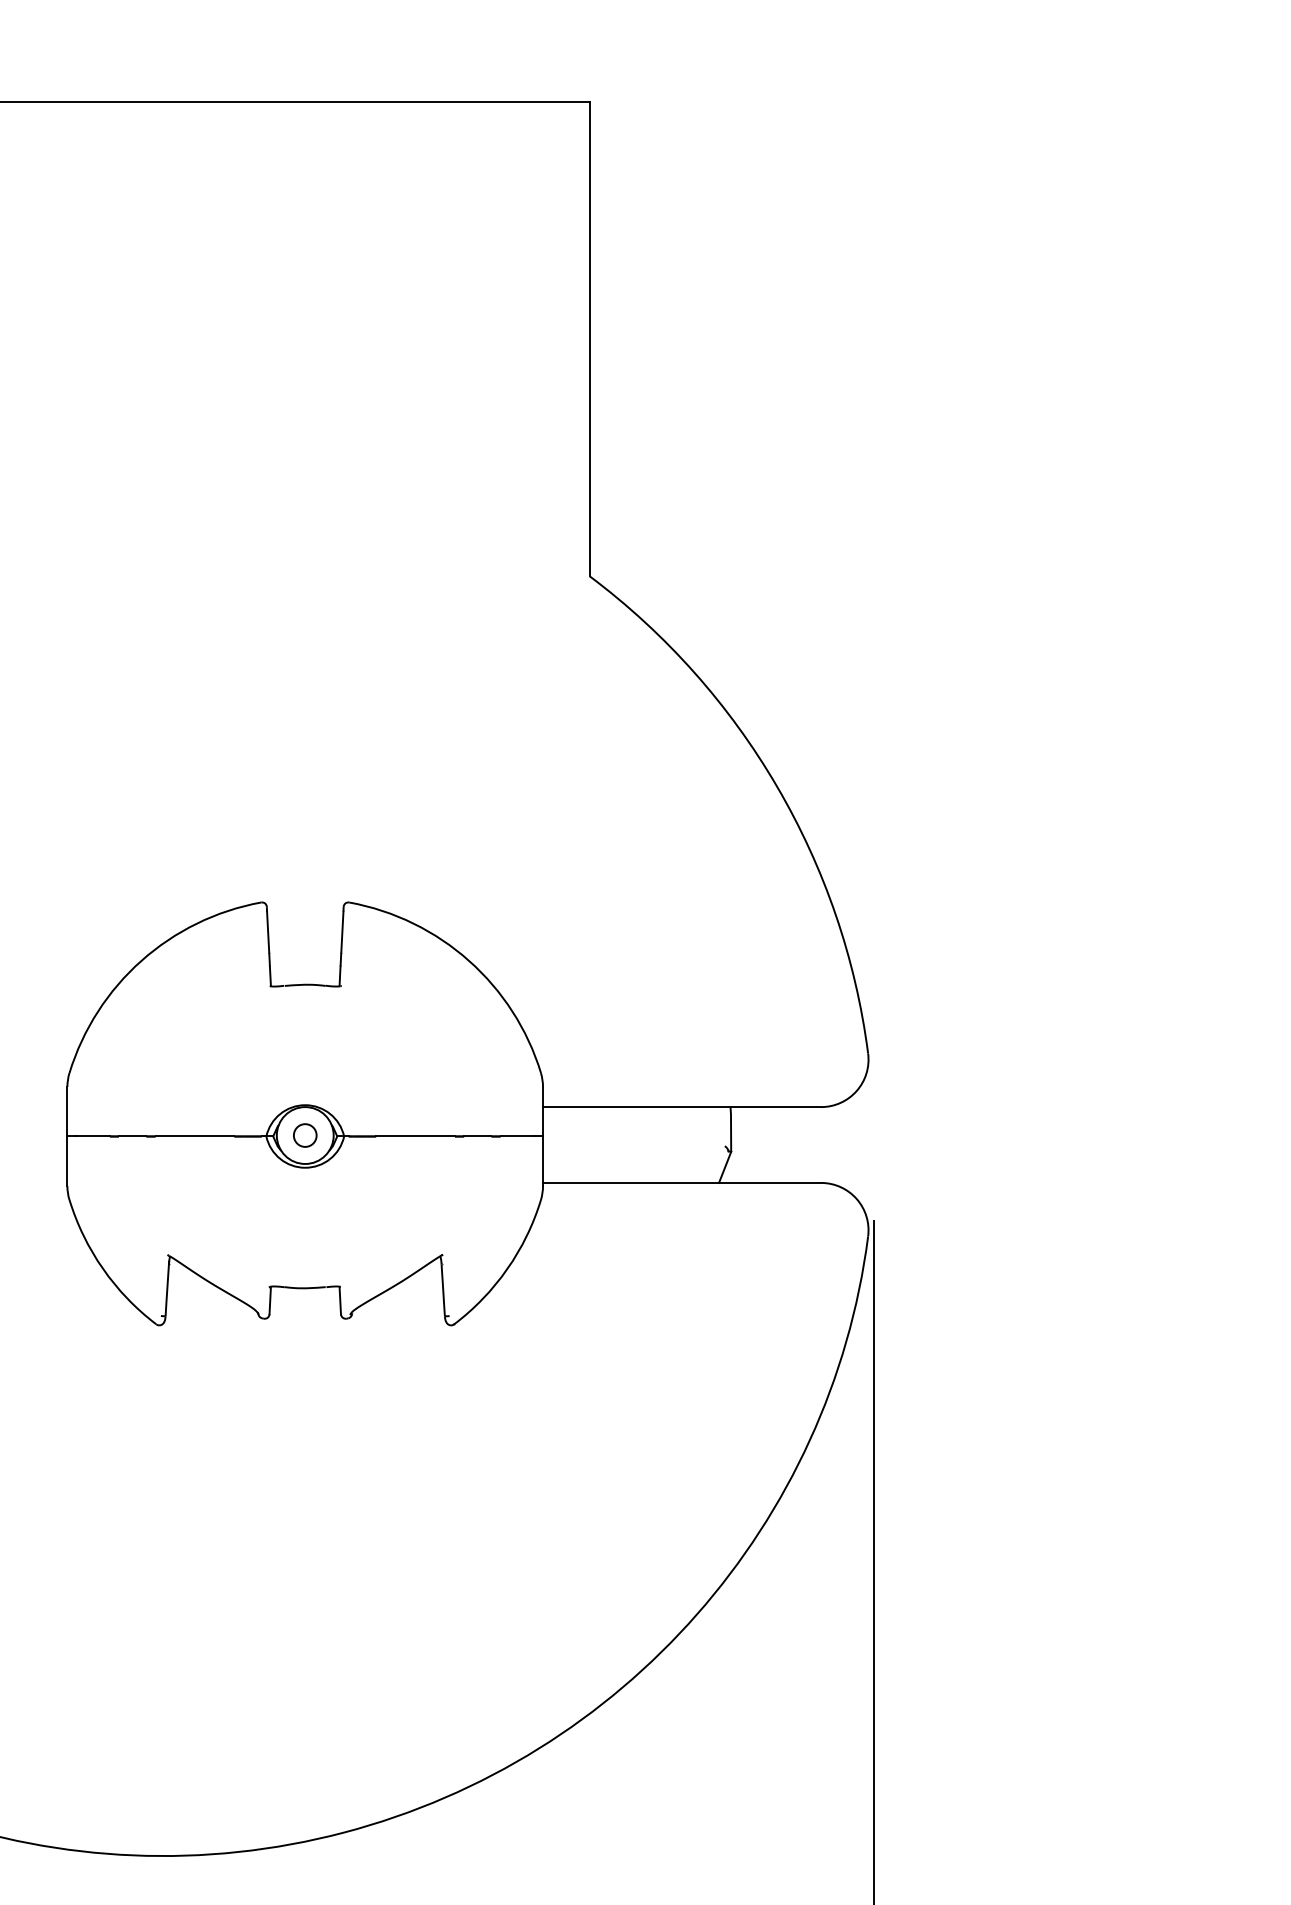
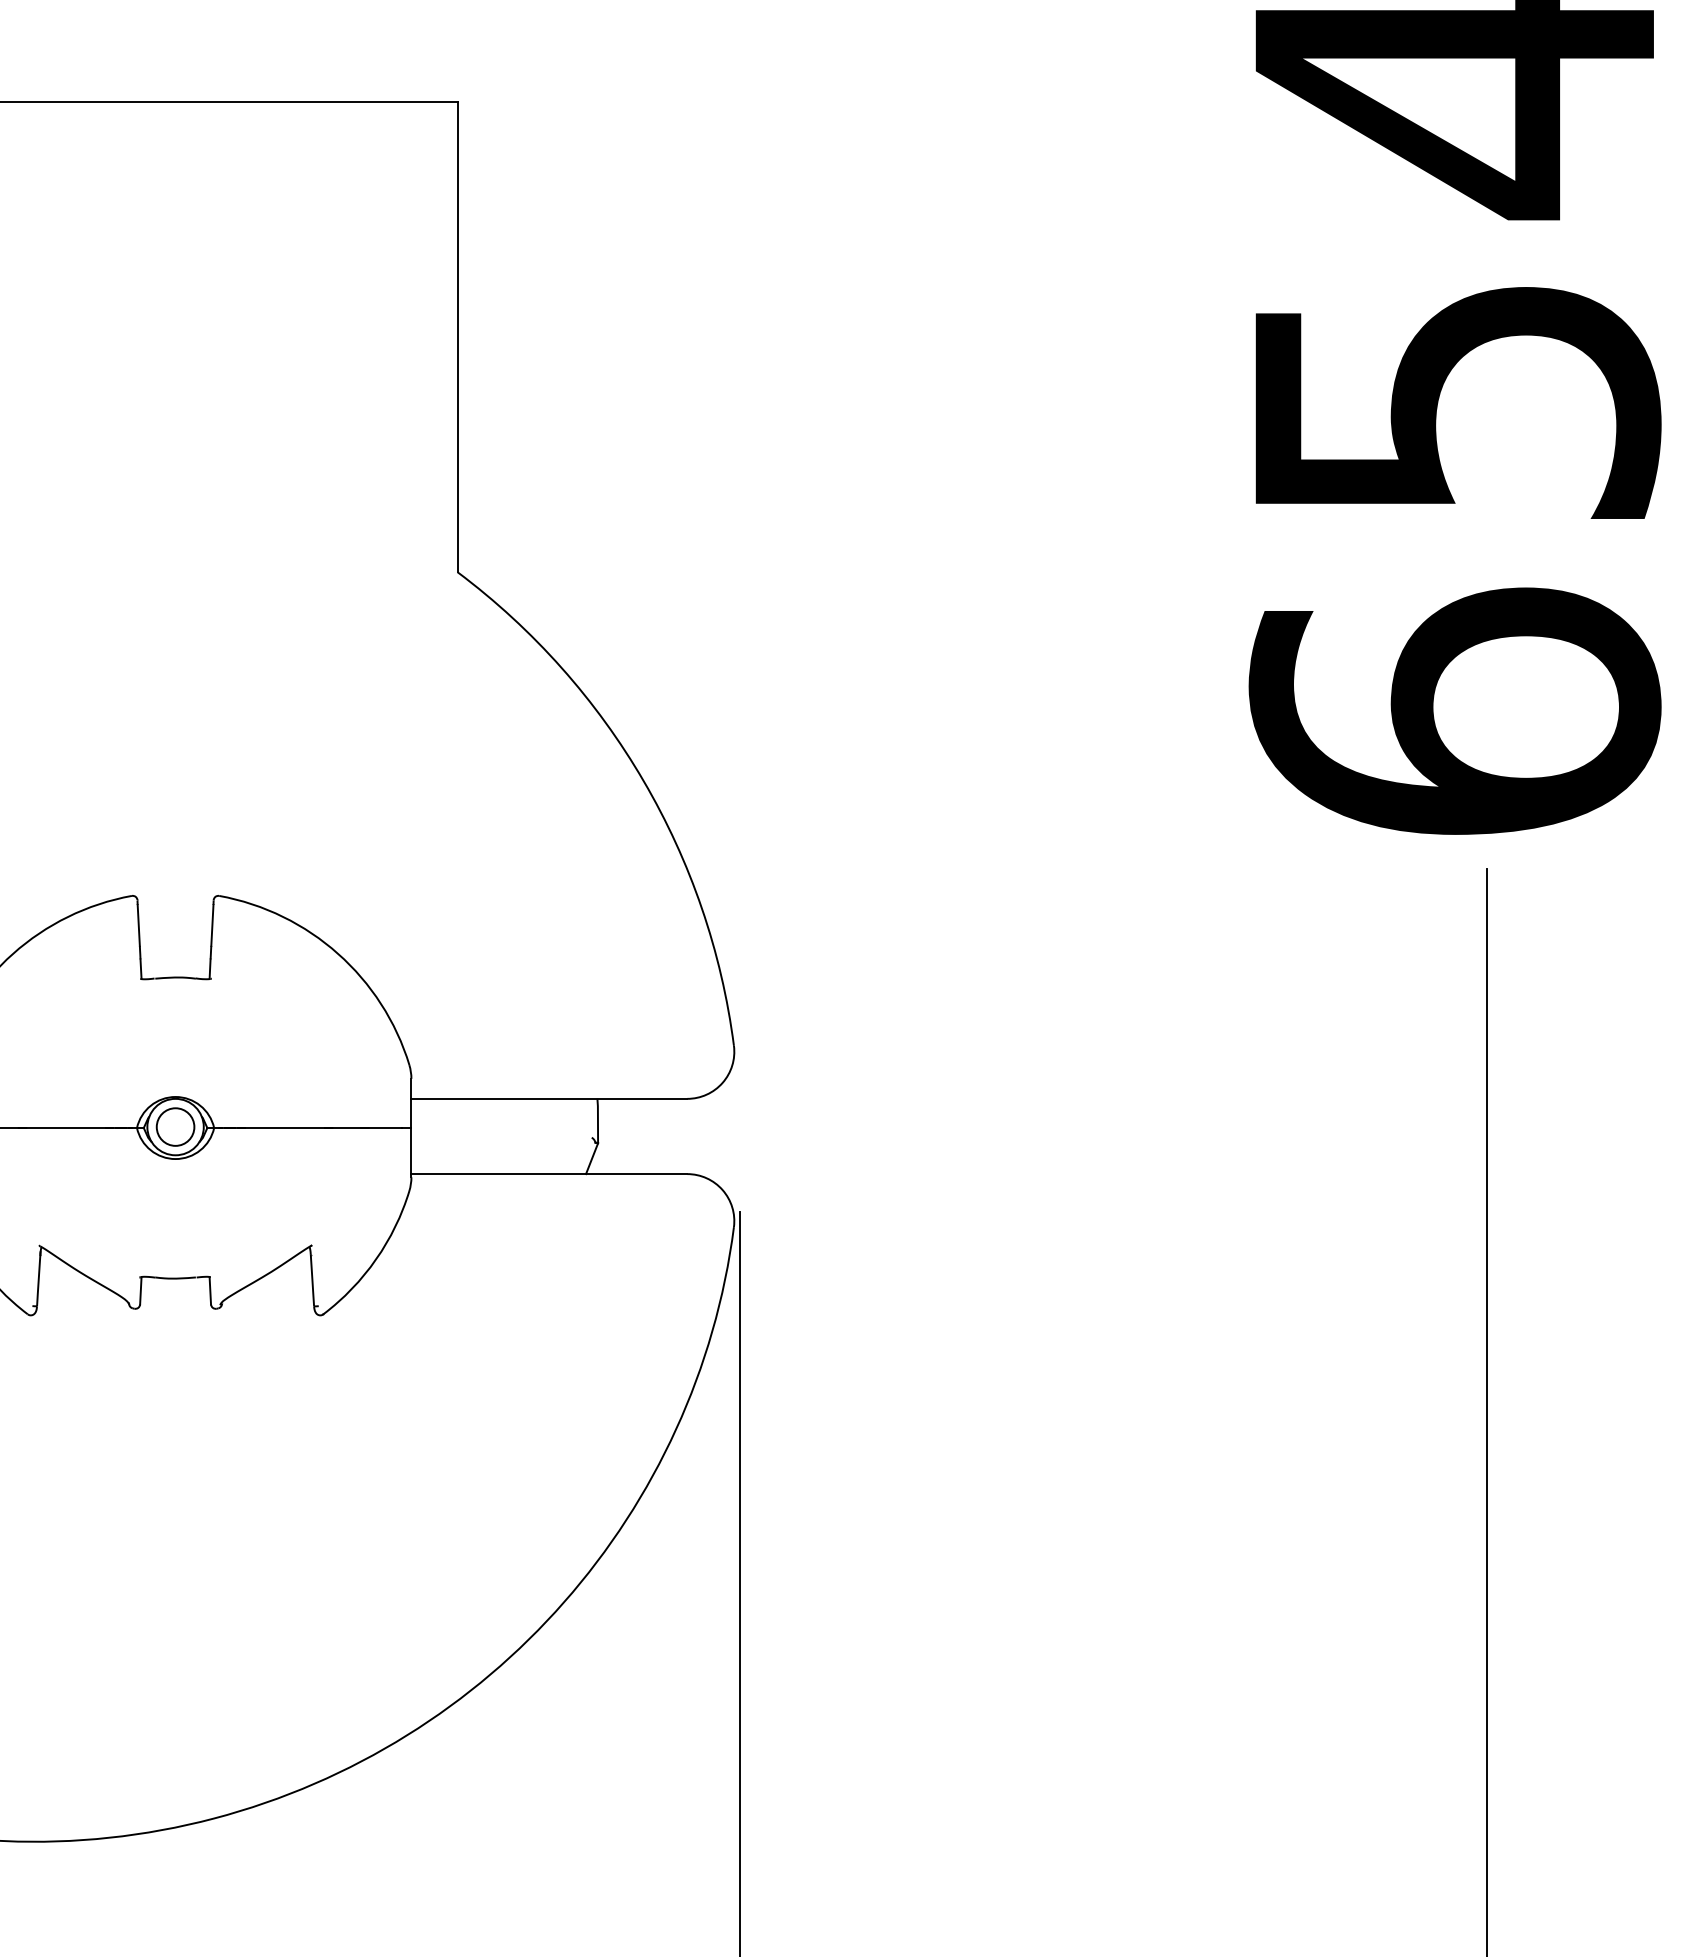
circle: (305, 1134) -> (175, 1126), size x1.67

